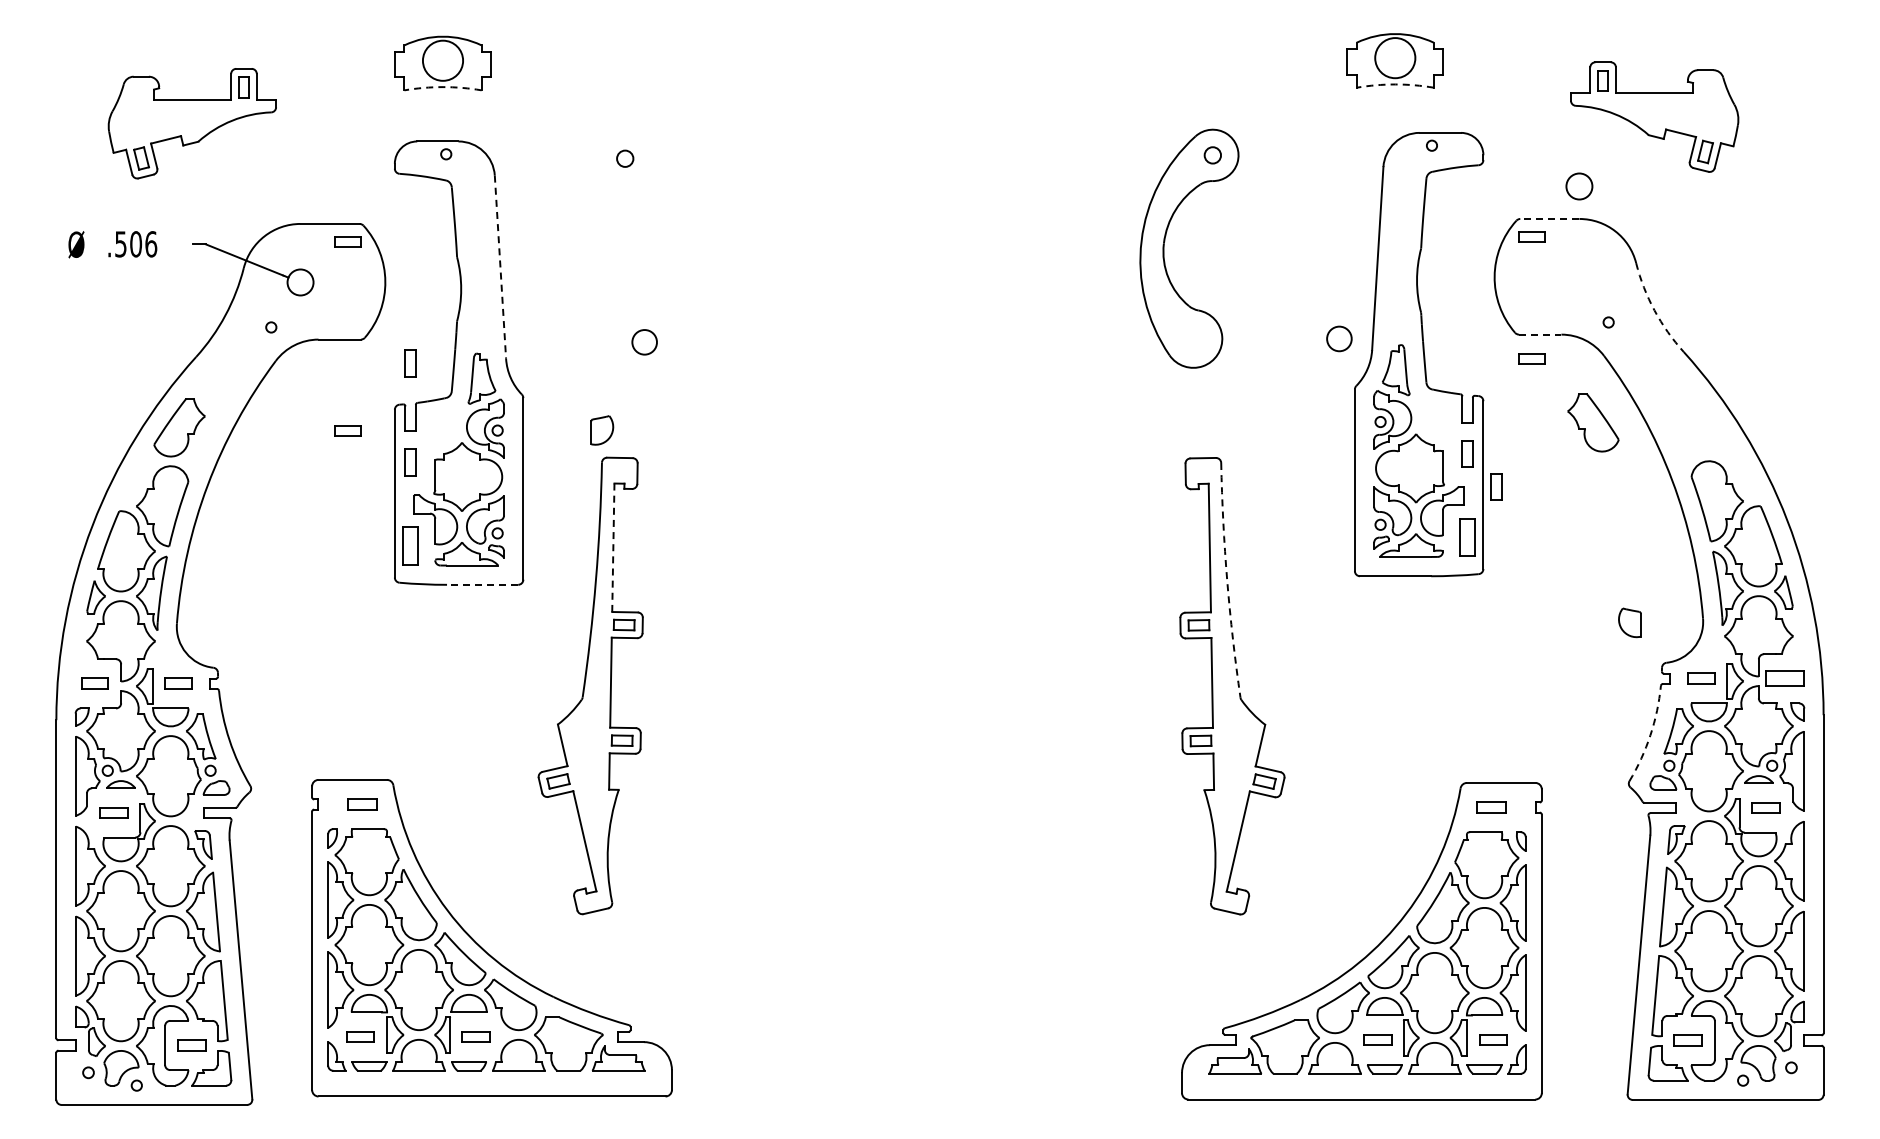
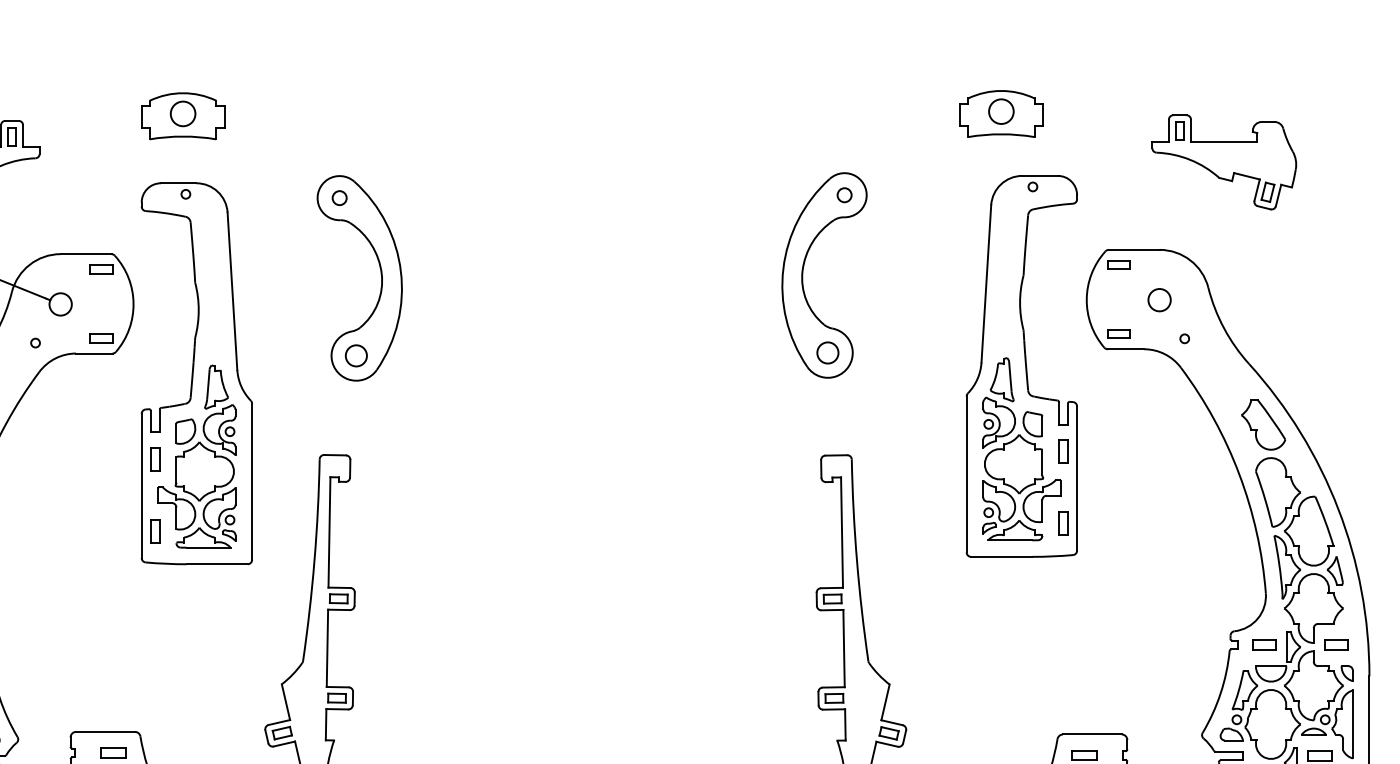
circle: (1394, 57) -> (1000, 111), size x0.71
circle: (442, 60) -> (182, 113), size x0.71
arc: (1395, 84) -> (1001, 134), dashed -> solid
arc: (443, 87) -> (183, 136), dashed -> solid
circle: (1579, 186) -> (1159, 300), moved
line: (1549, 218) -> (1133, 249), dashed -> solid
part: (673, 252) -> (381, 278), added
line: (500, 267) -> (232, 291), dashed -> solid
arc: (1654, 310) -> (1224, 328), dashed -> solid
line: (1540, 334) -> (1126, 349), dashed -> solid
circle: (1339, 338) -> (827, 352), moved
part: (1531, 358) -> (1118, 333), moved
part: (410, 363) -> (155, 374), removed
part: (1593, 422) -> (1263, 424), moved
part: (347, 430) -> (101, 337), moved
part: (602, 430) -> (186, 431), moved
part: (1496, 486) -> (1088, 479), removed
part: (1467, 537) -> (1063, 523), size x0.71
part: (410, 546) -> (155, 531), size x0.71
line: (613, 548) -> (329, 533), dashed -> solid
arc: (1227, 580) -> (857, 560), dashed -> solid
line: (482, 584) -> (217, 563), dashed -> solid
part: (1629, 622) -> (1032, 423), moved
part: (1784, 678) -> (1335, 644), size x0.71
arc: (1650, 735) -> (1220, 693), dashed -> solid

